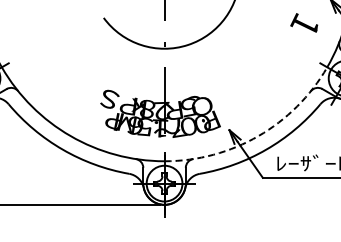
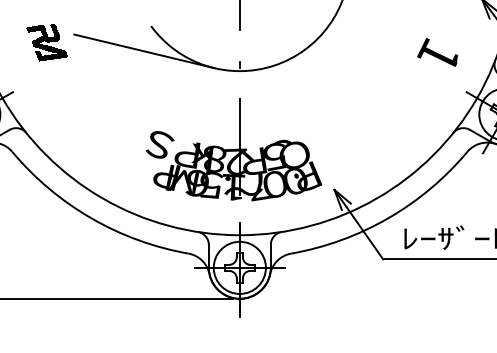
text: (304, 22) -> (438, 51), moved
hatch: (32, 28) -> (47, 41), added
line: (98, 34) -> (143, 50), added
arc: (258, 136) -> (376, 199), dashed -> solid

